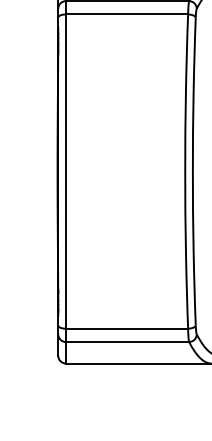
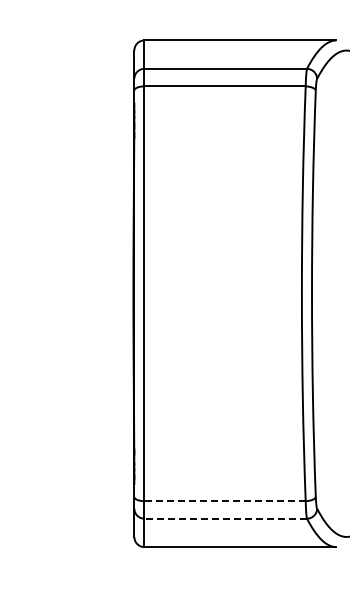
line: (127, 328) -> (225, 501), solid -> dashed
line: (127, 341) -> (225, 518), solid -> dashed

